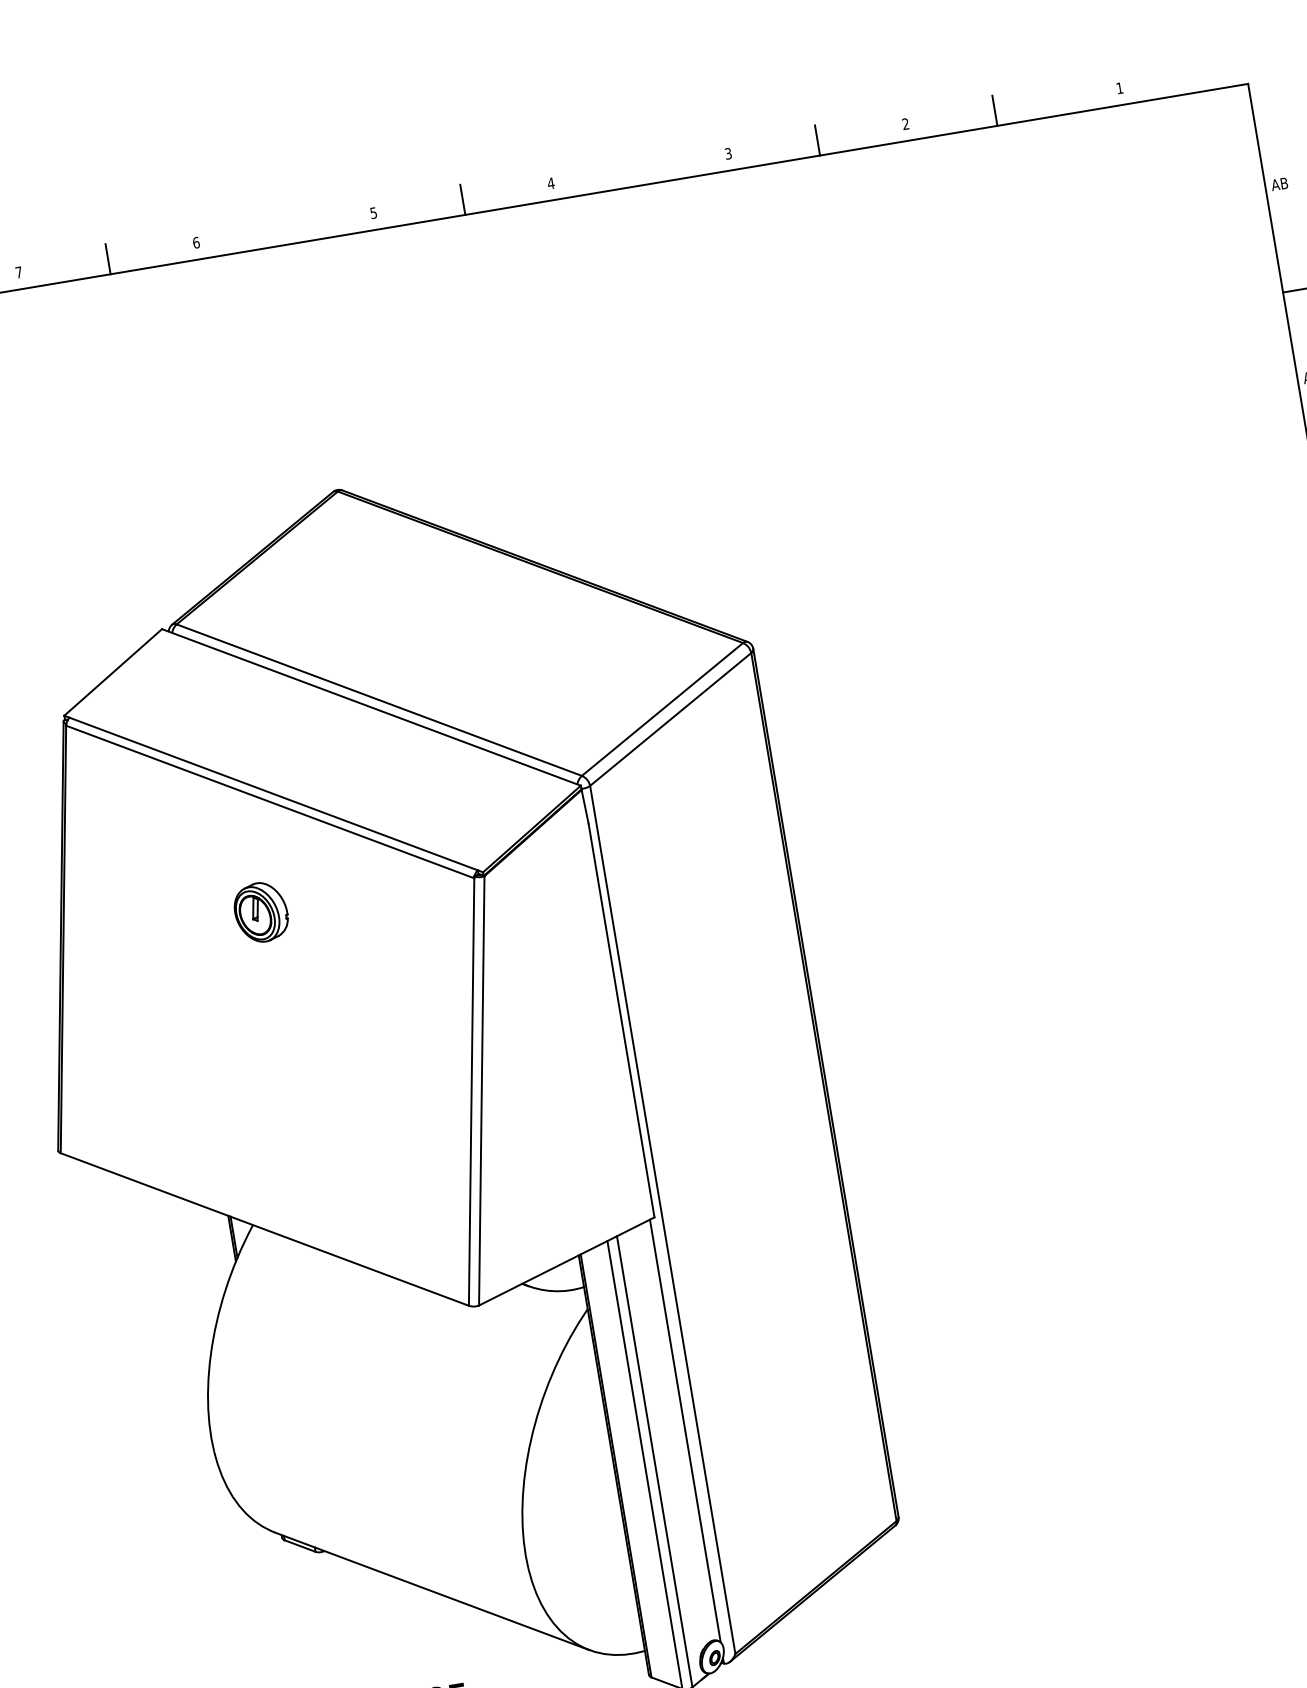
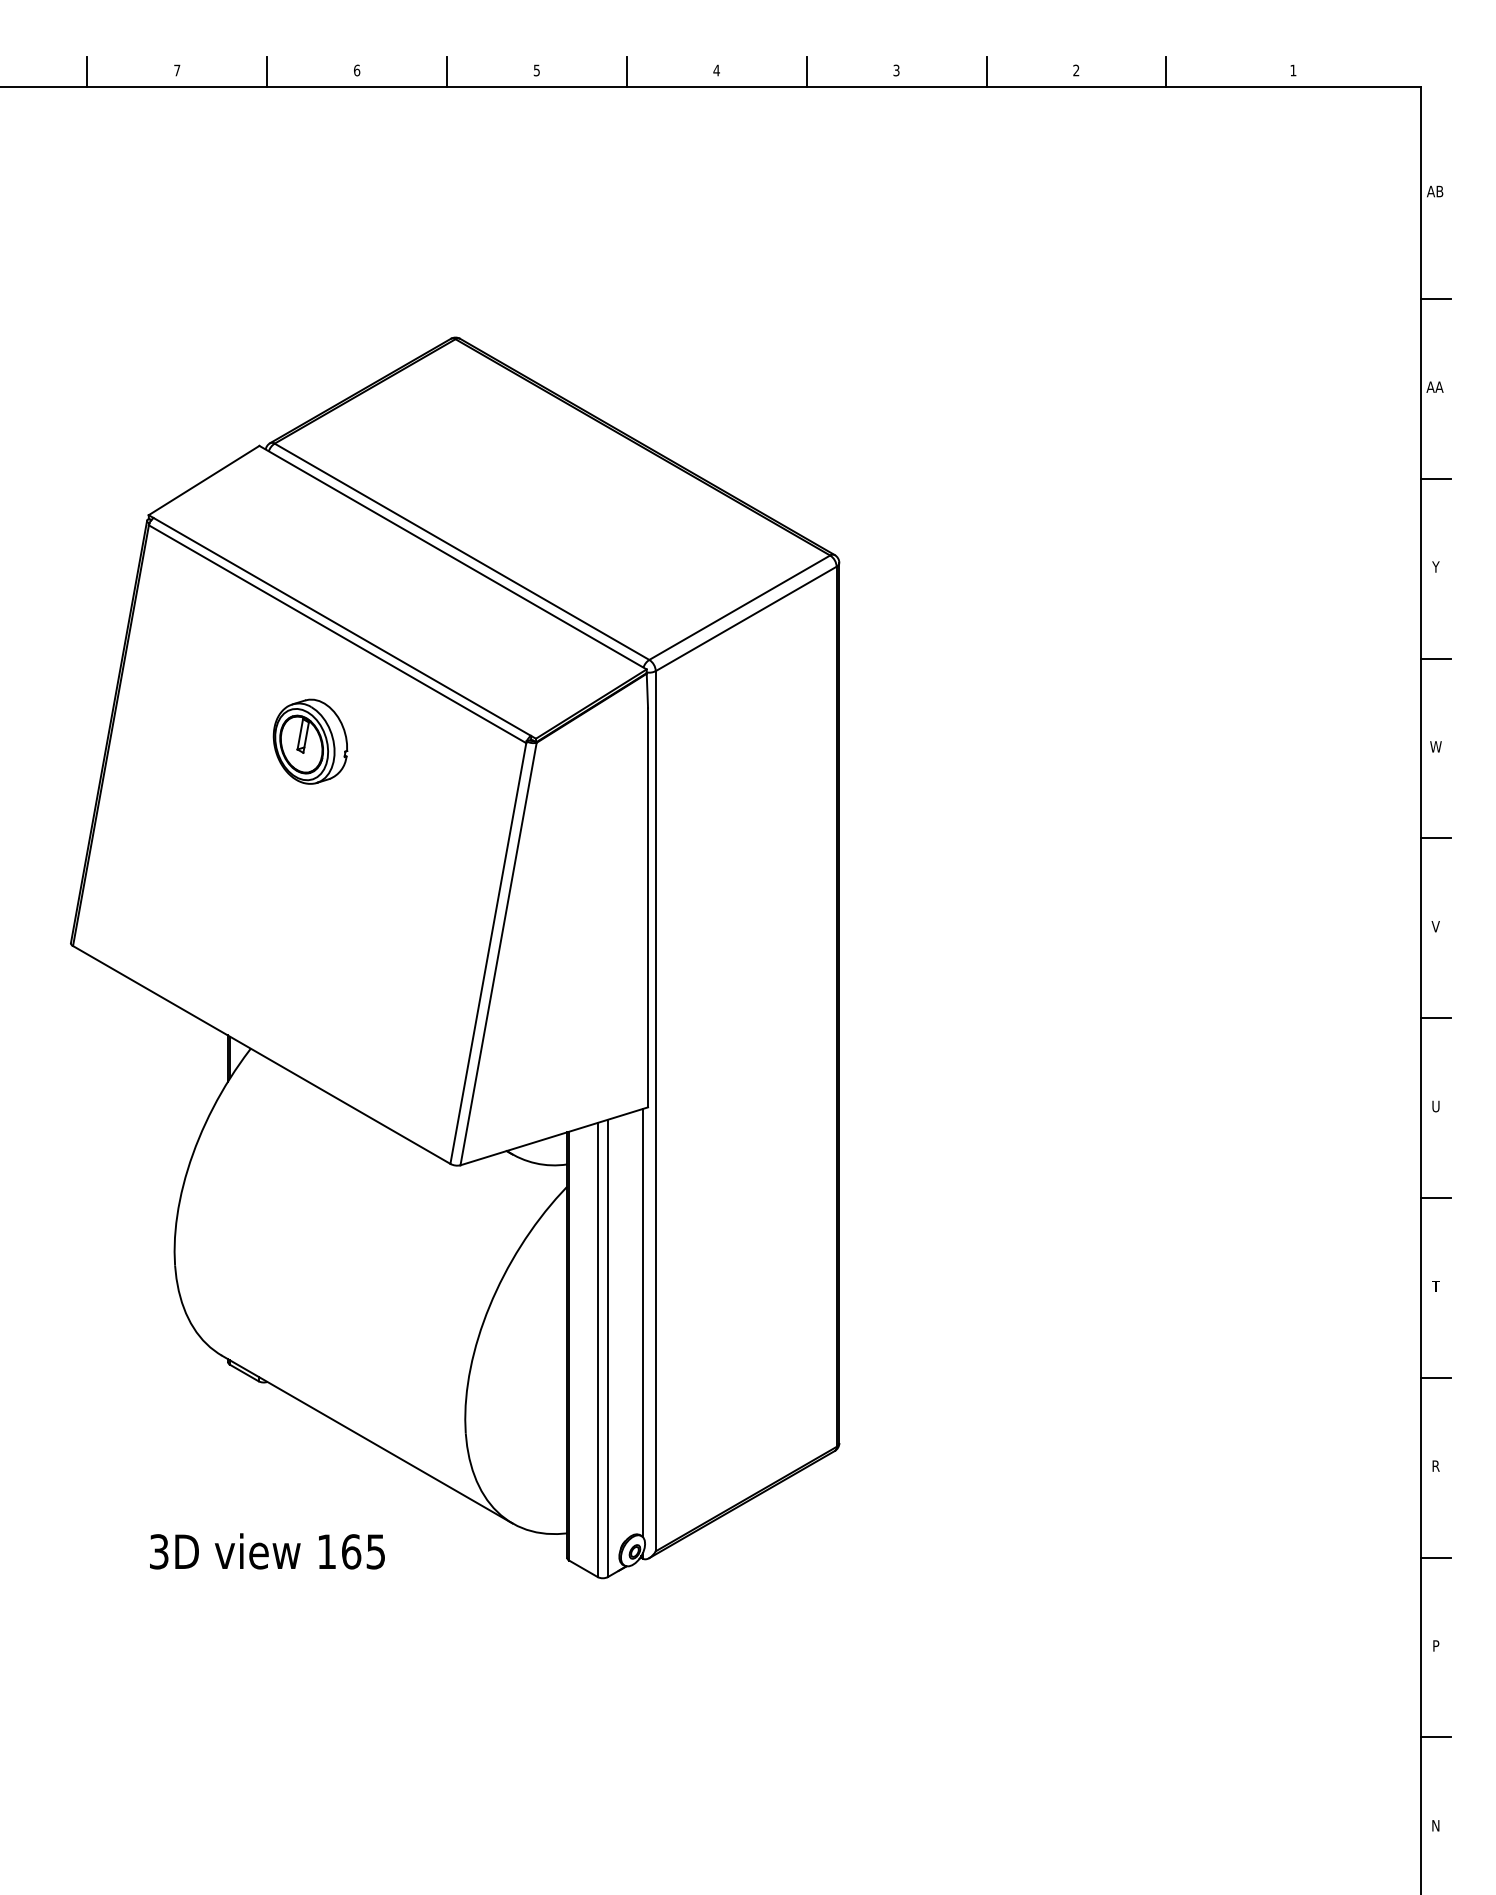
line: (639, 169) -> (806, 71), added
line: (285, 228) -> (447, 71), added
part: (261, 912) -> (310, 741), size x1.43

